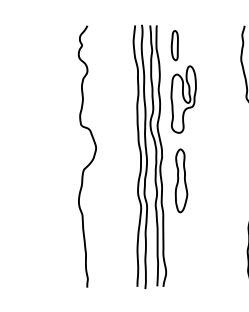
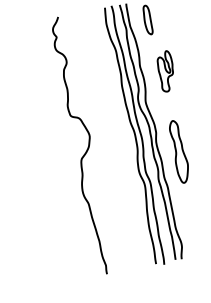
part: (183, 99) -> (166, 71), size x0.6

